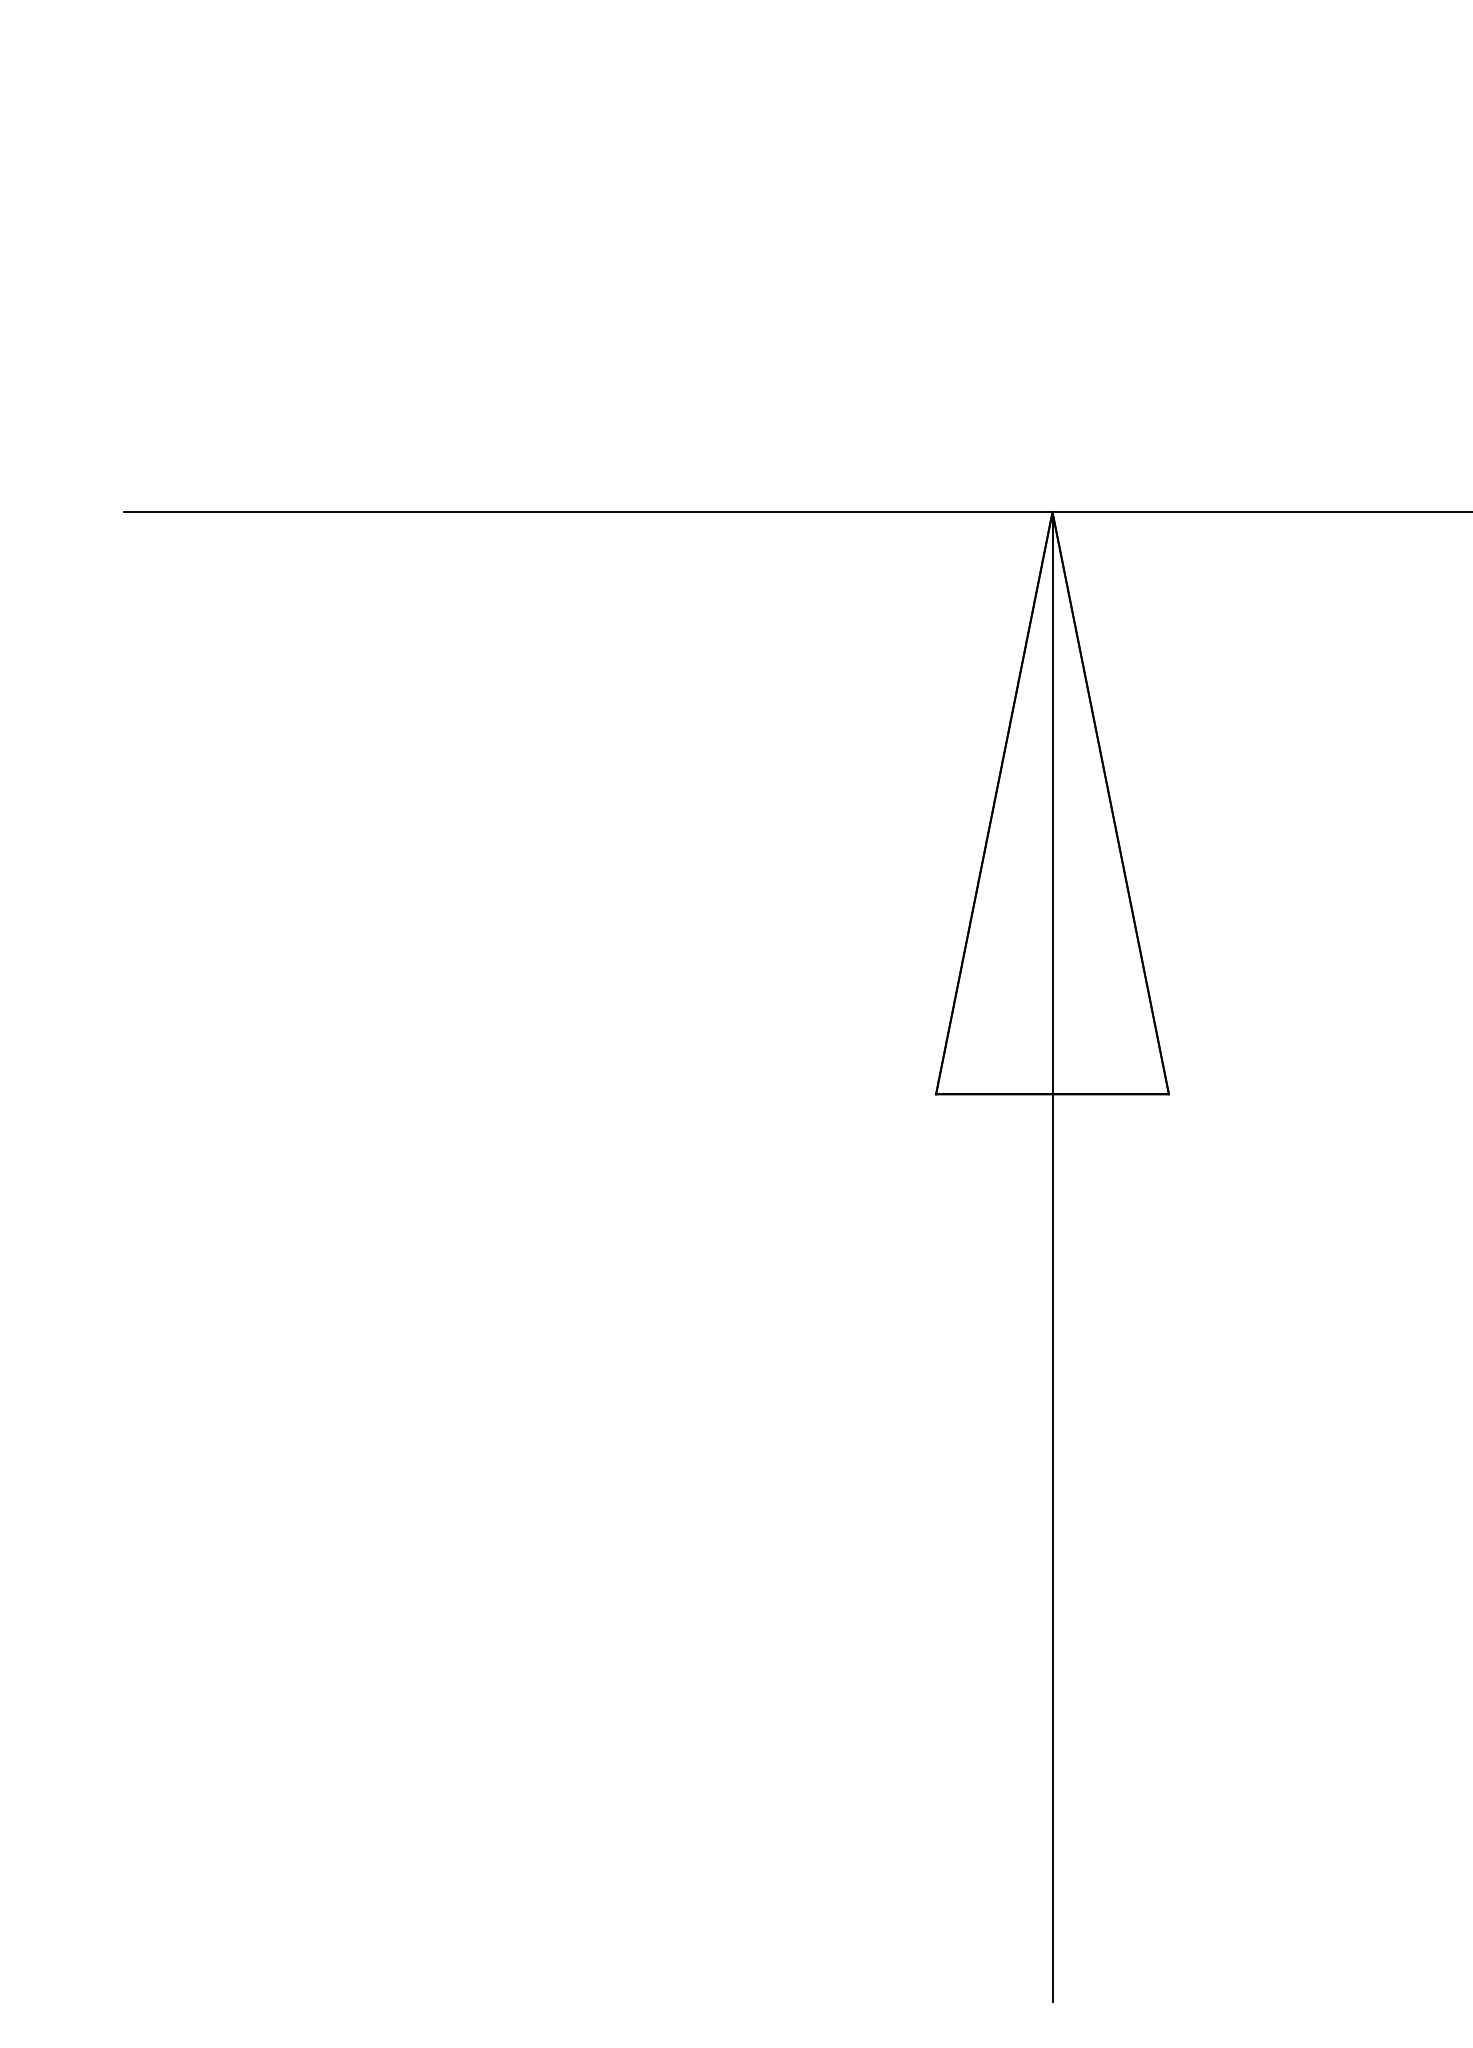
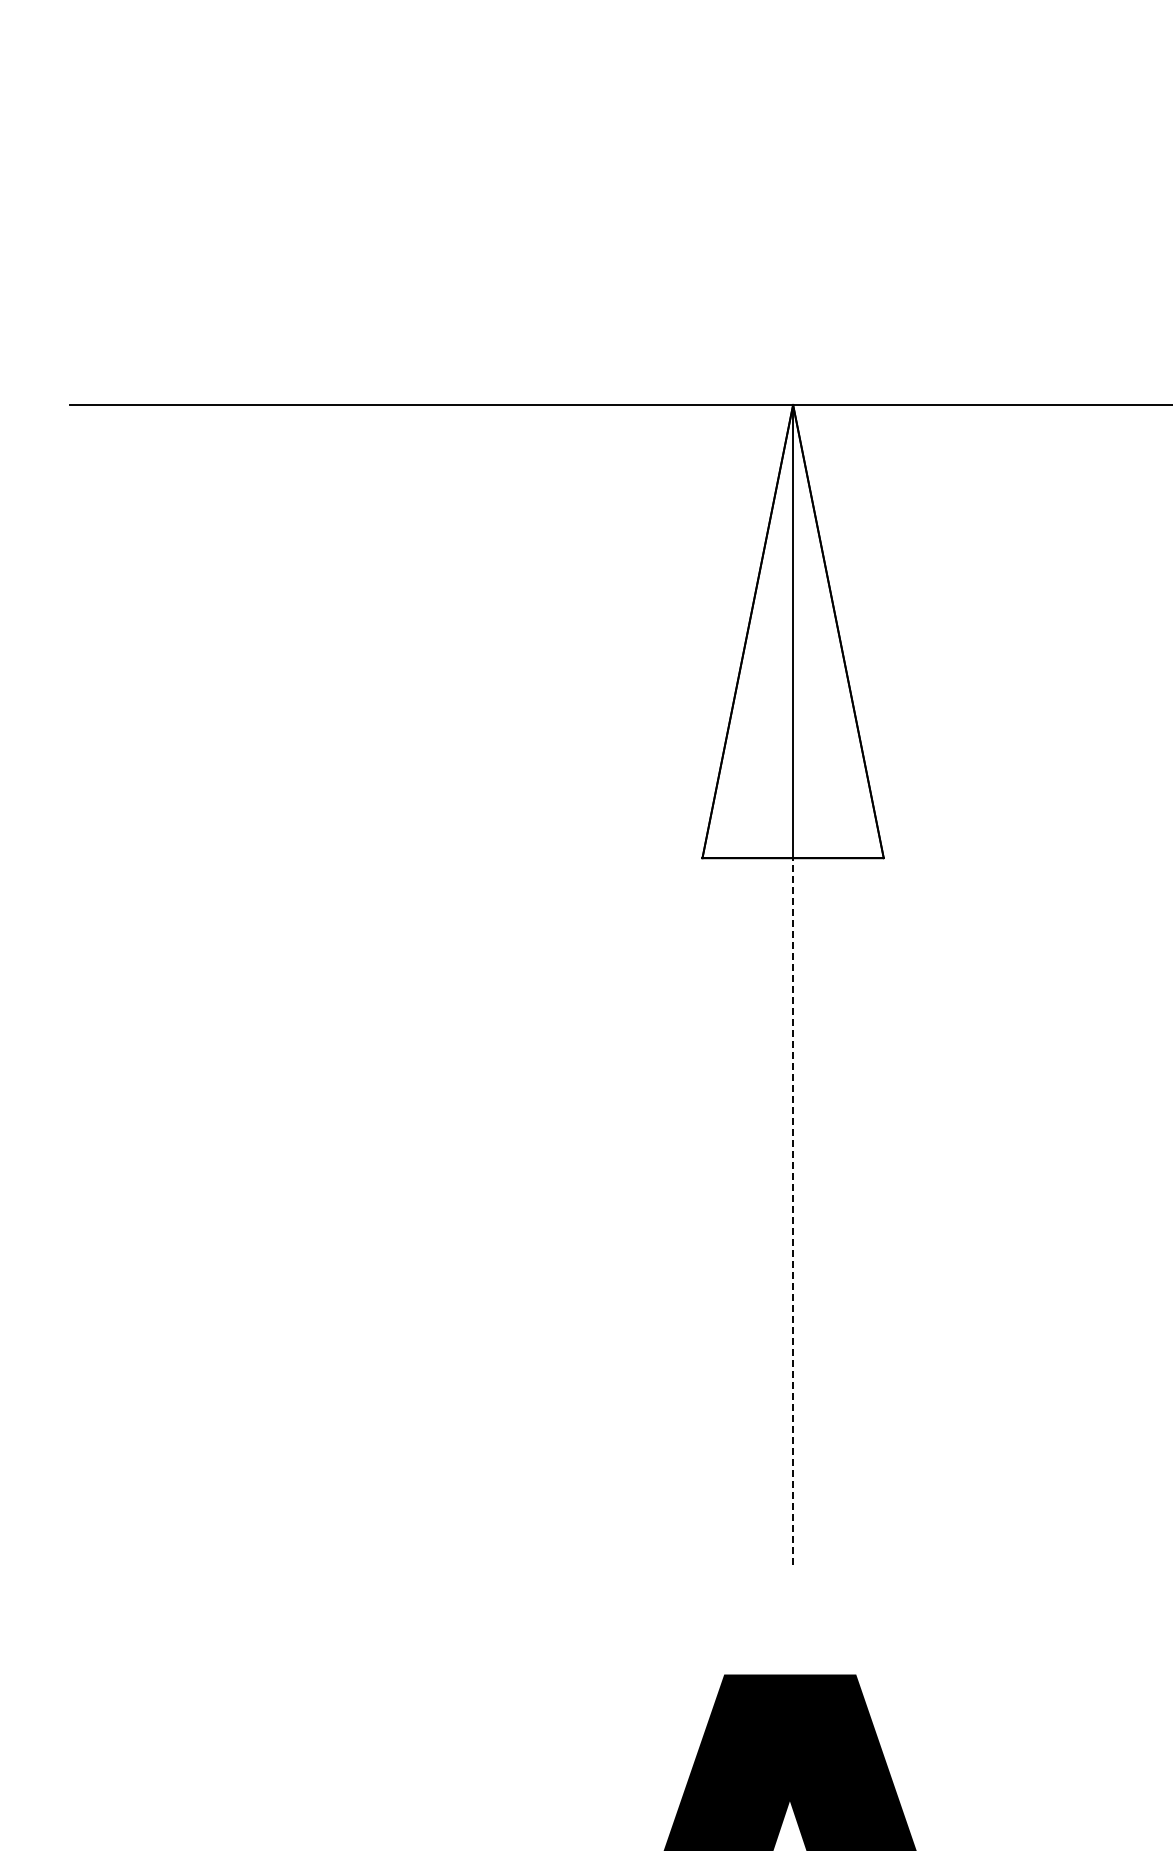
line: (1052, 1546) -> (793, 1210), solid -> dashed

